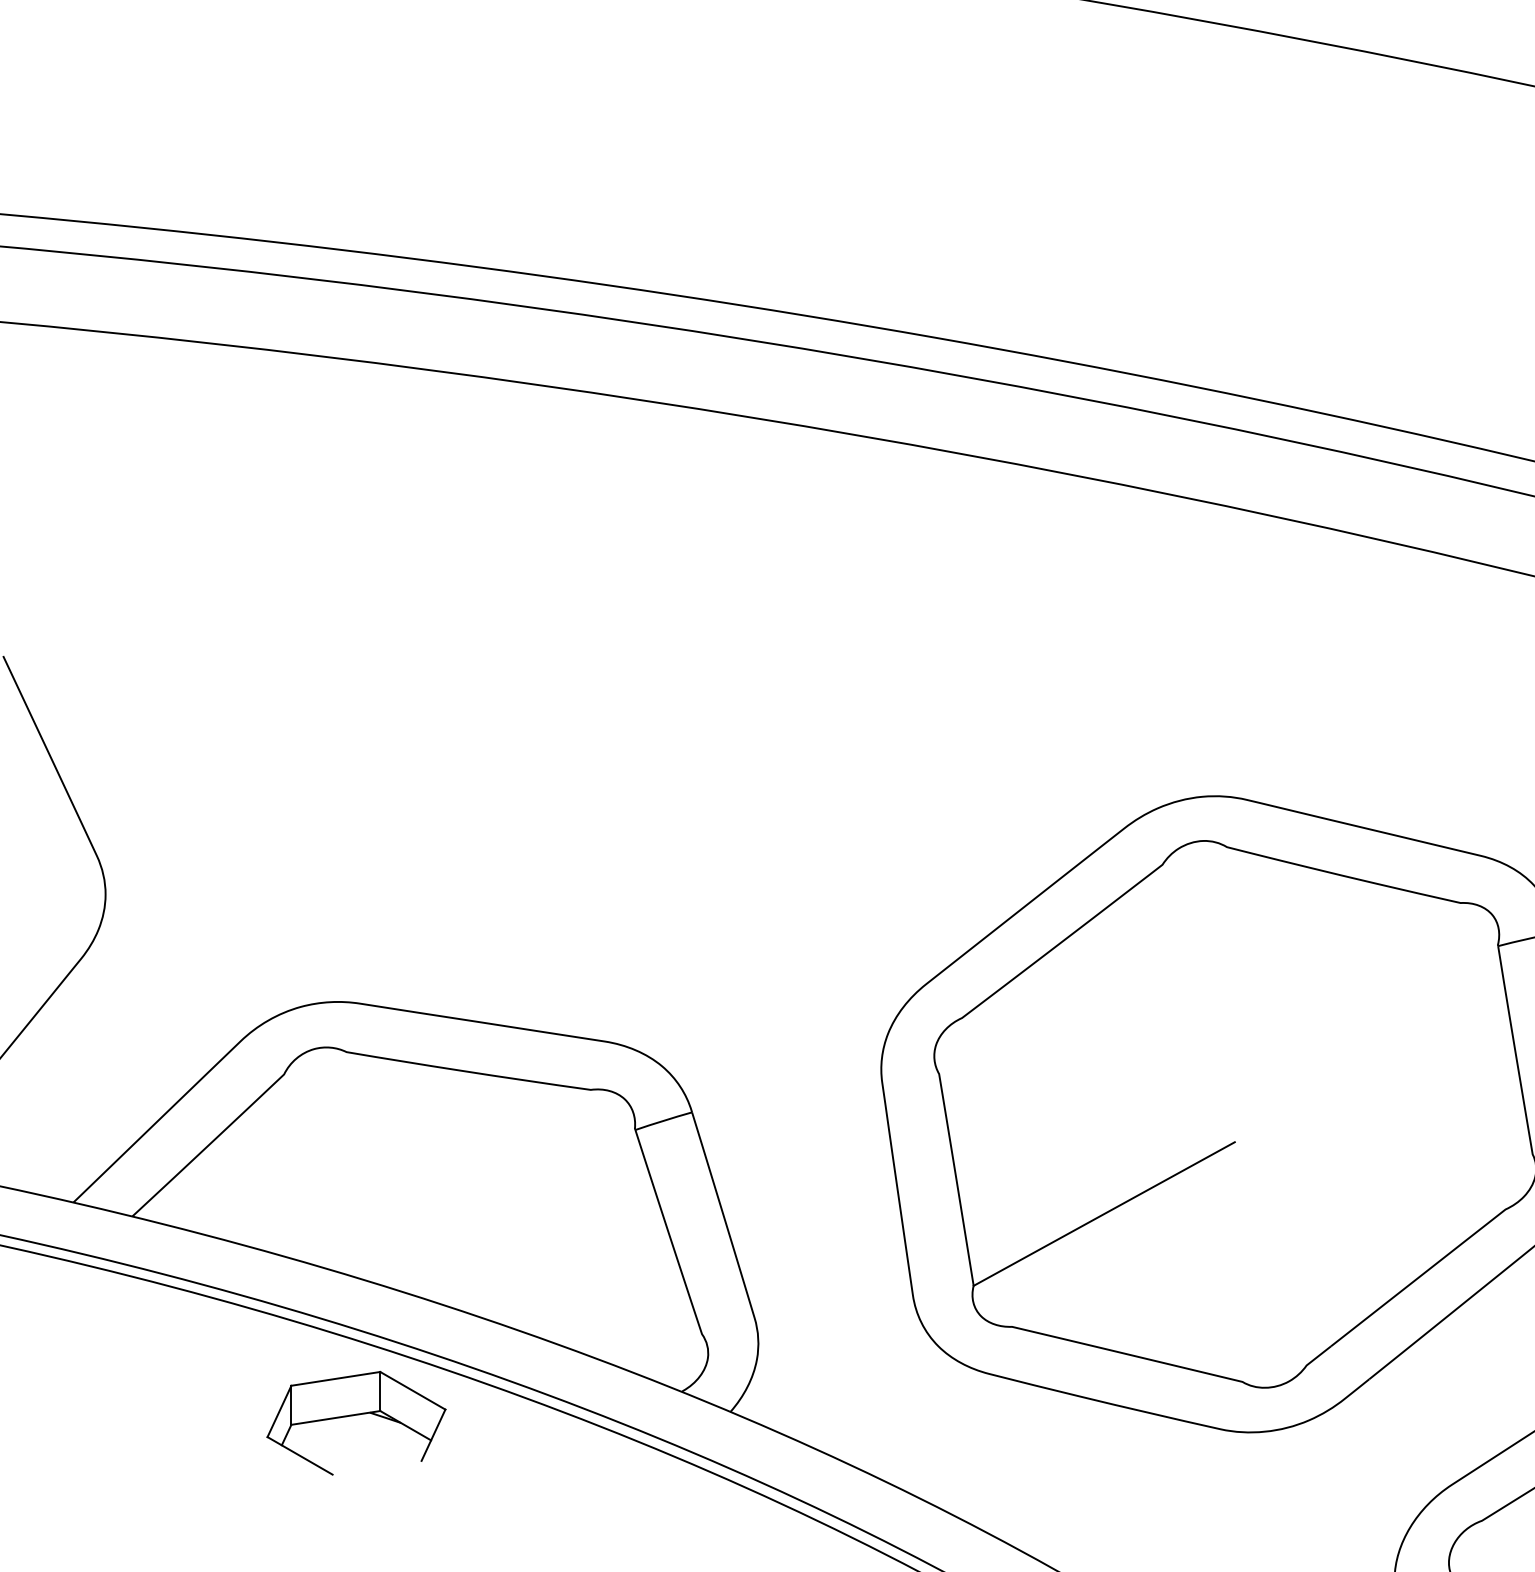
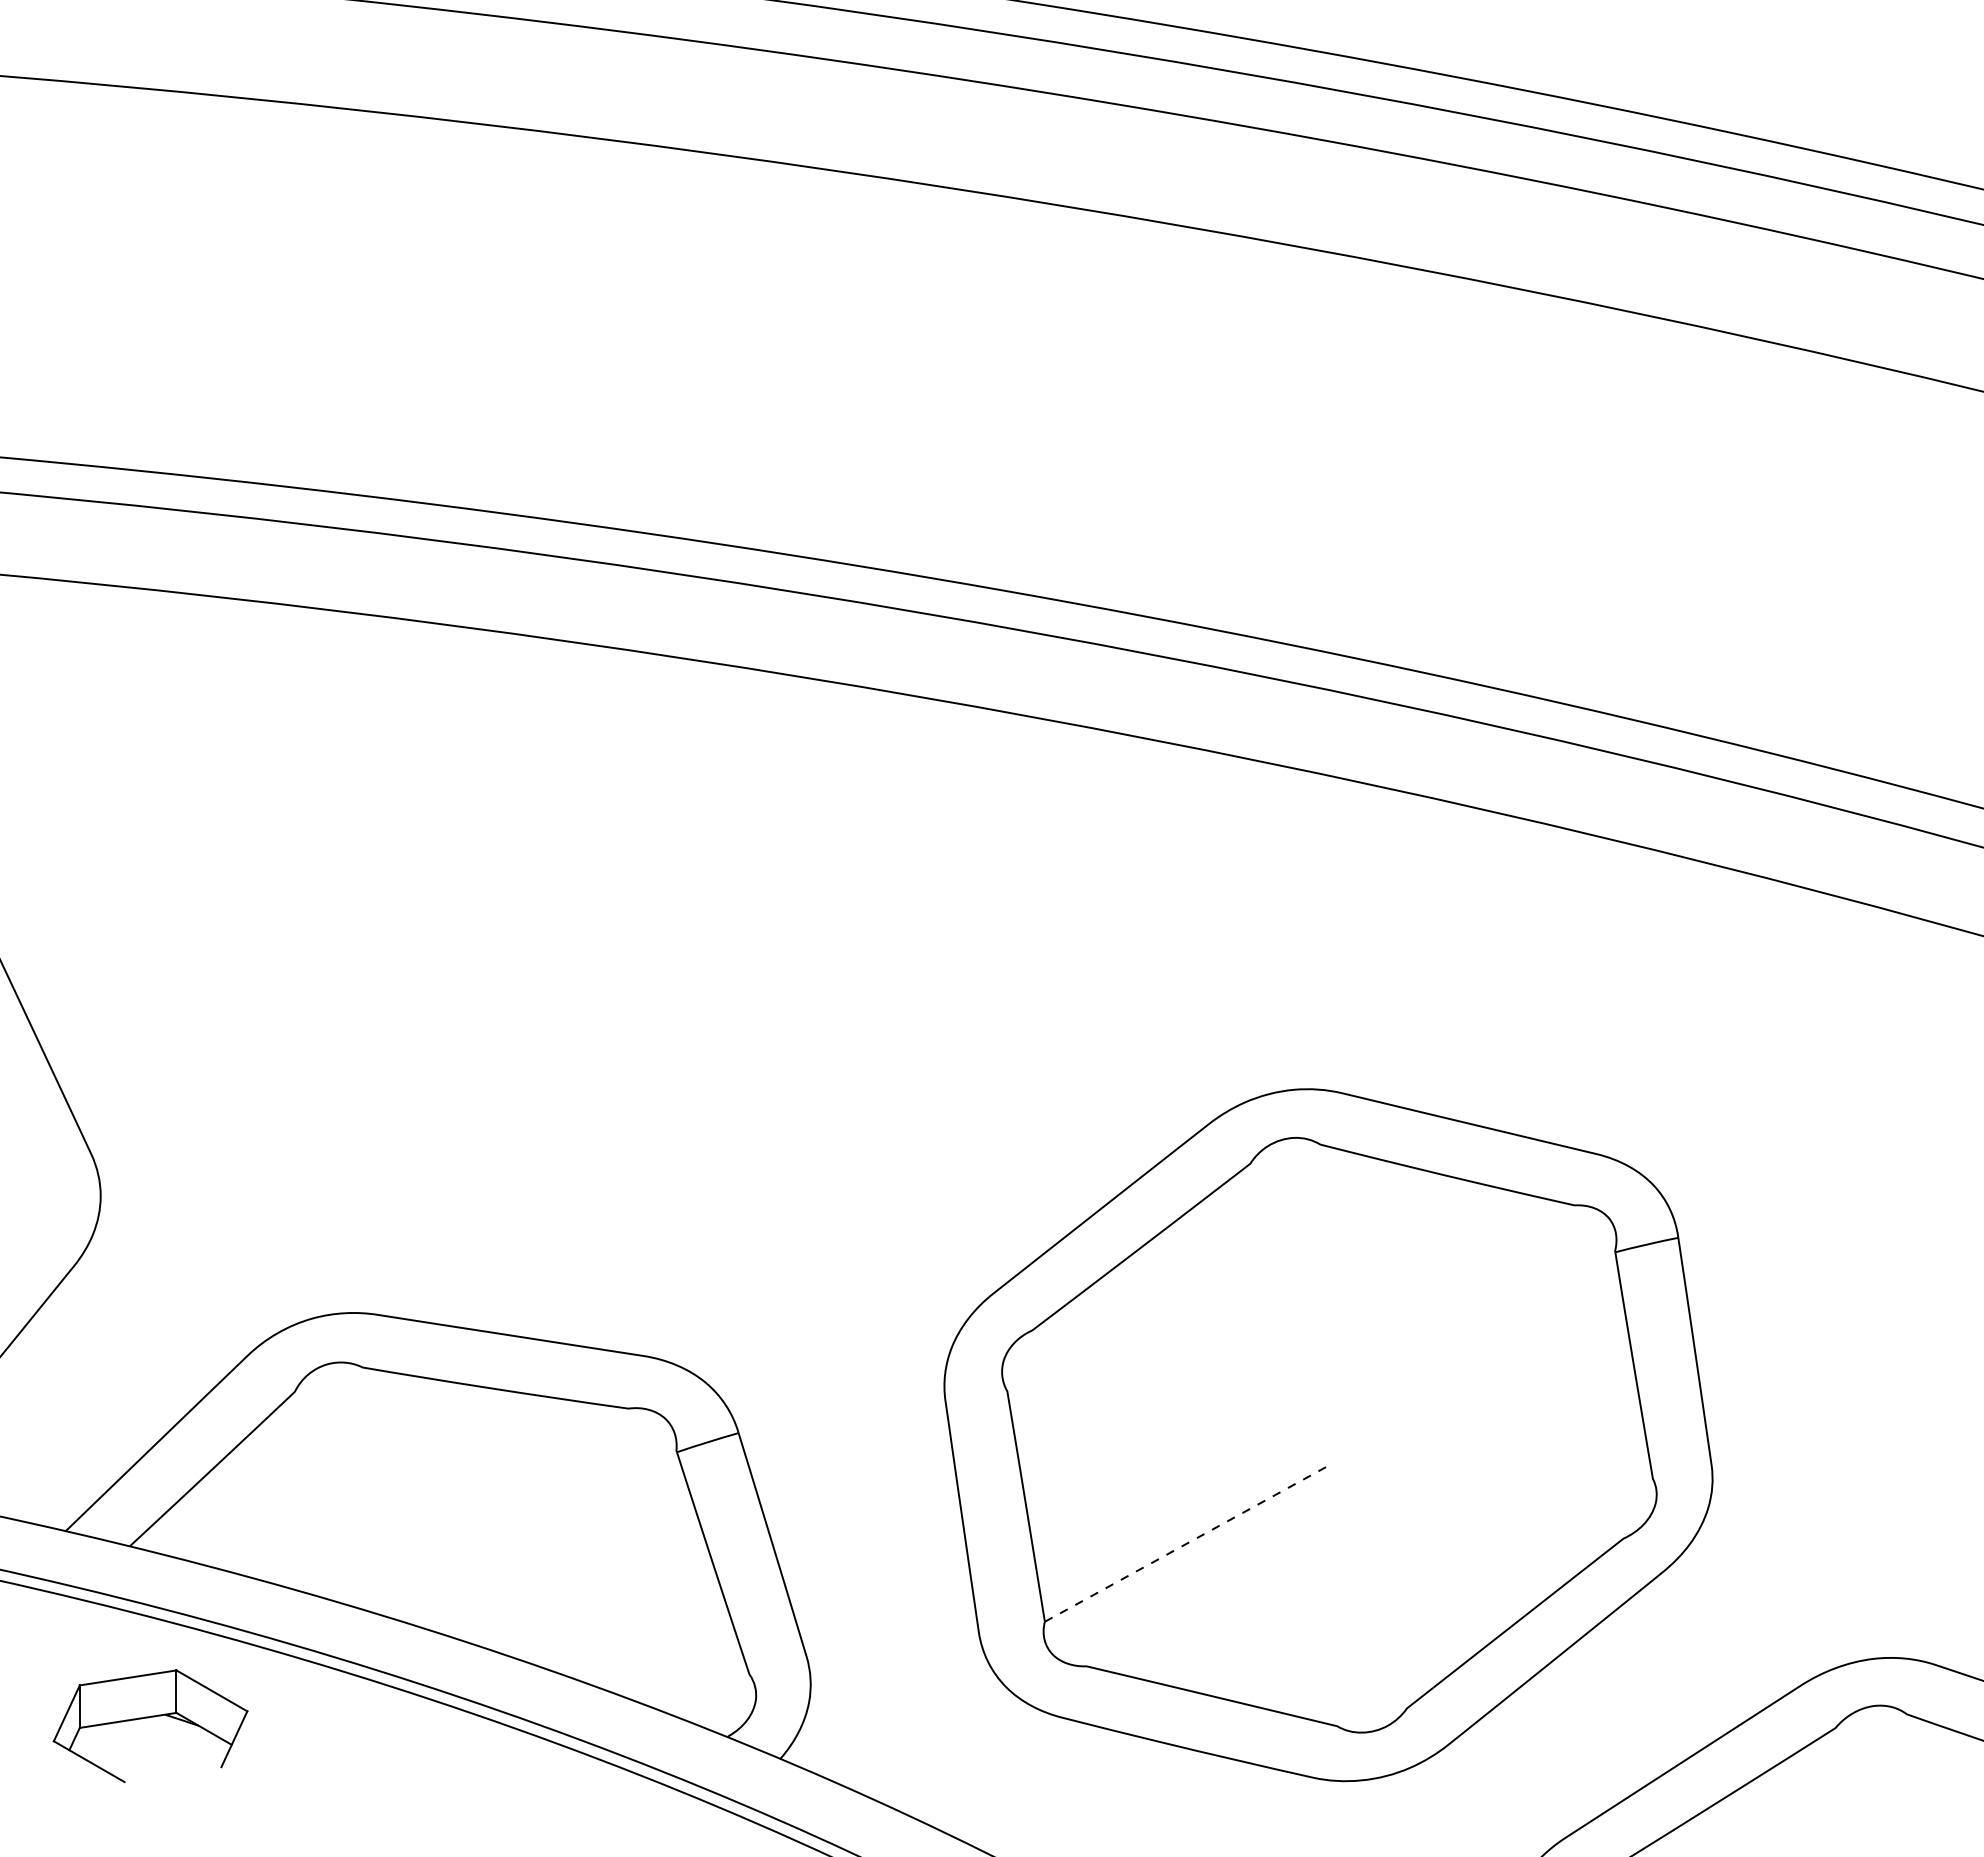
line: (1104, 1213) -> (1187, 1543), solid -> dashed
part: (354, 1416) -> (148, 1718), moved

